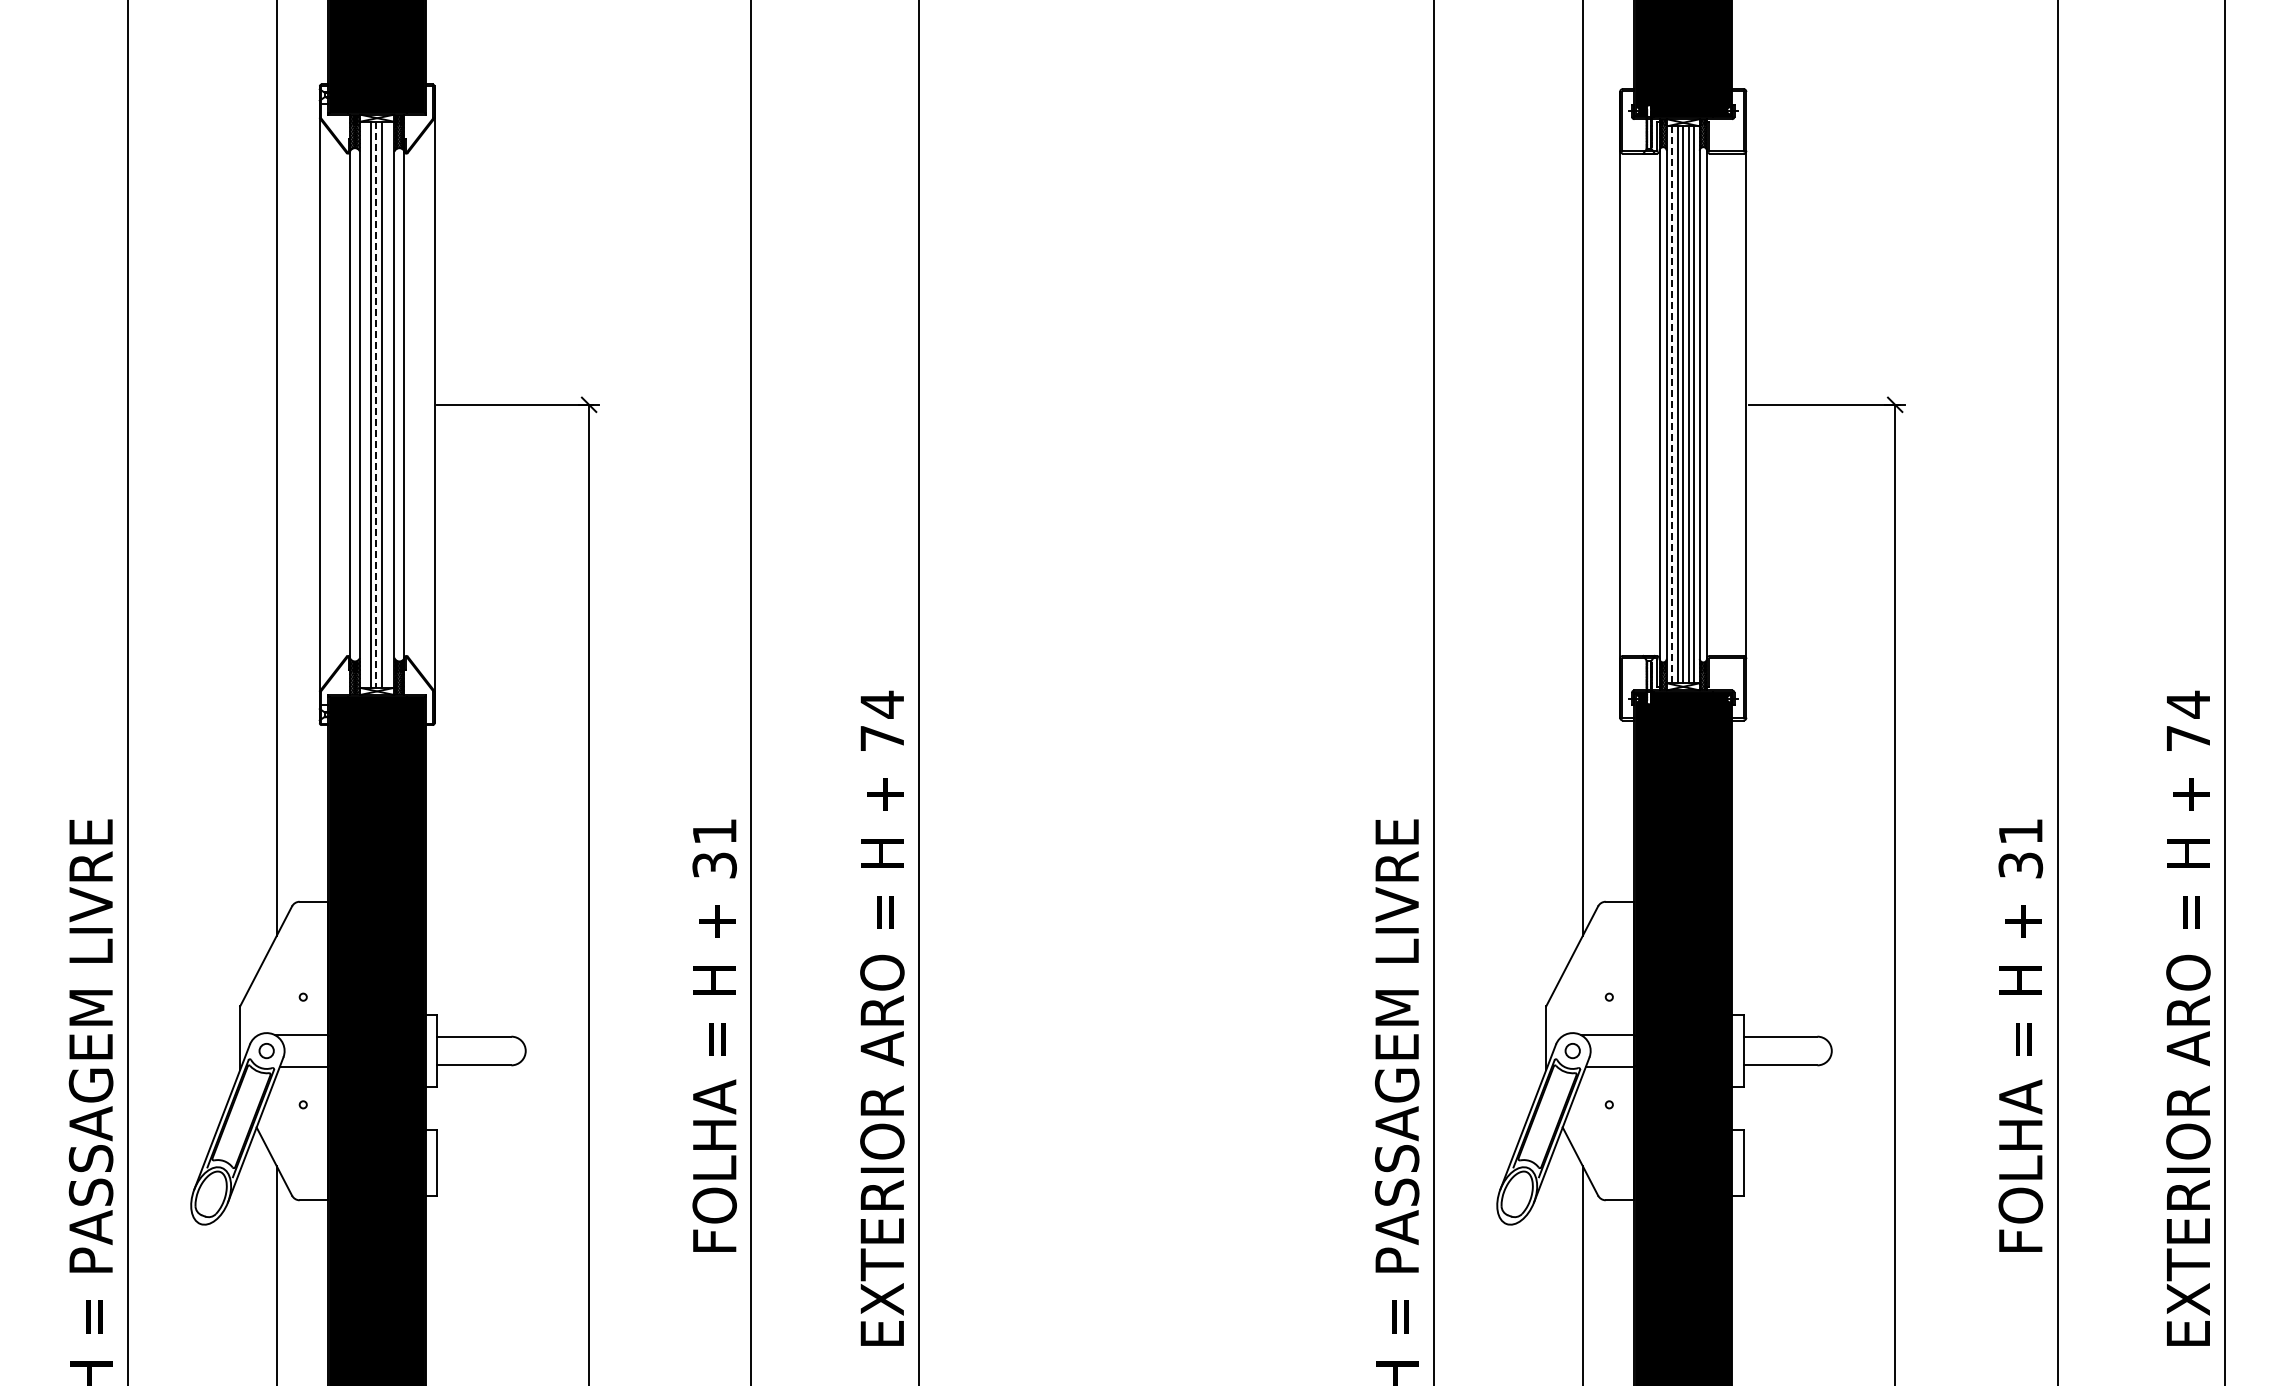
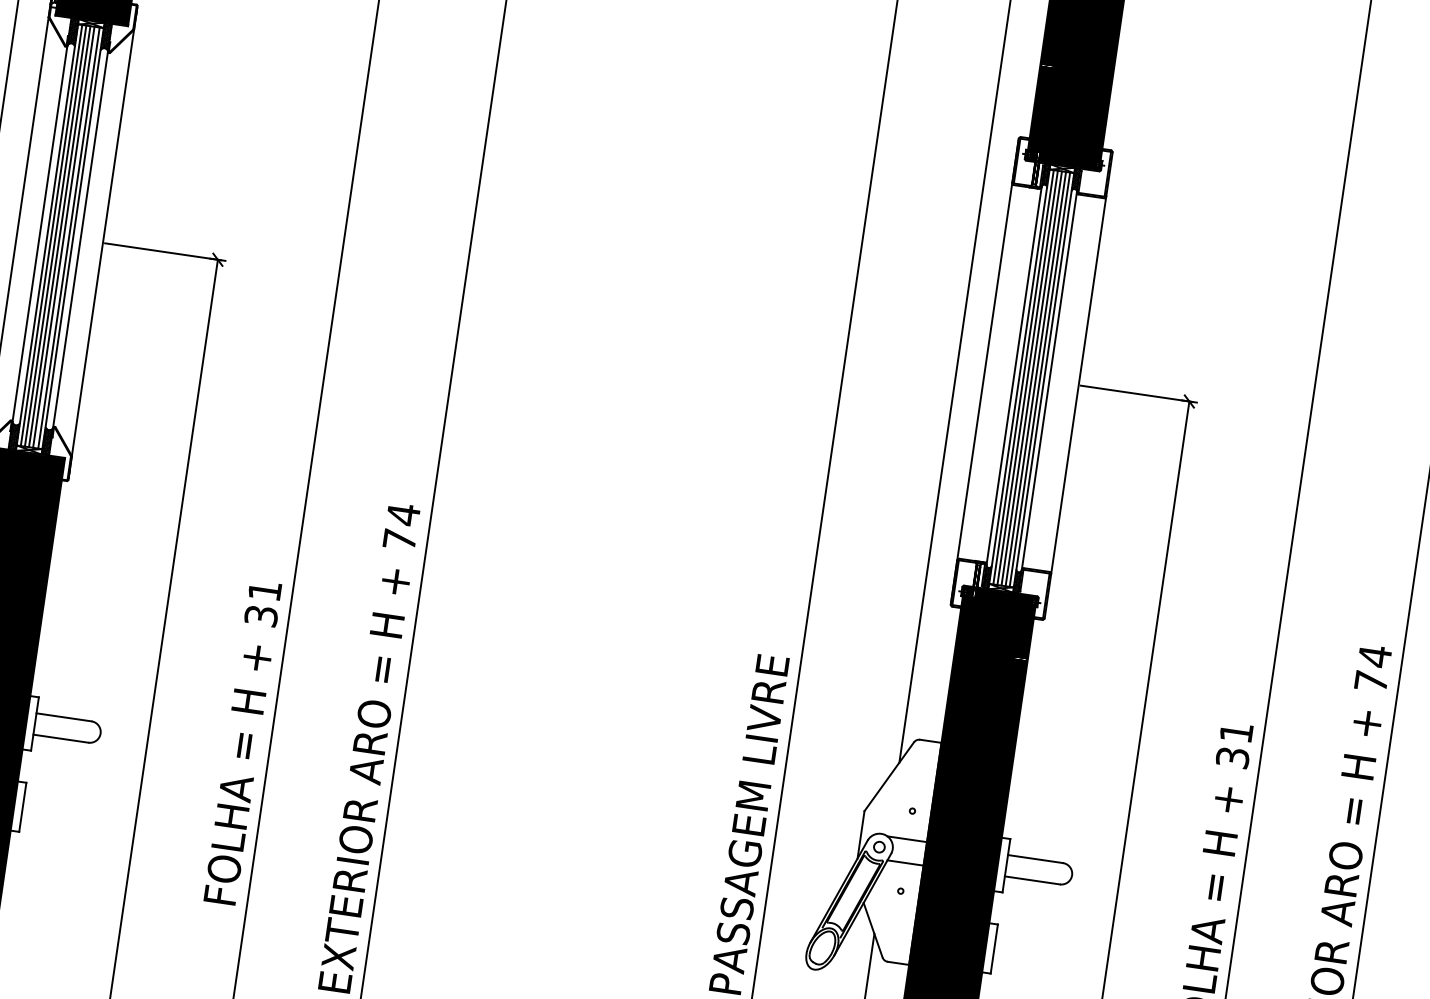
line: (365, 404) -> (51, 235), added
line: (388, 404) -> (68, 237), added
line: (1672, 404) -> (1023, 377), dashed -> solid
line: (376, 405) -> (59, 237), dashed -> solid

